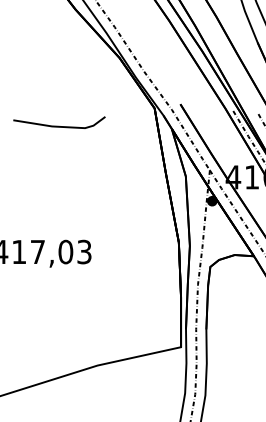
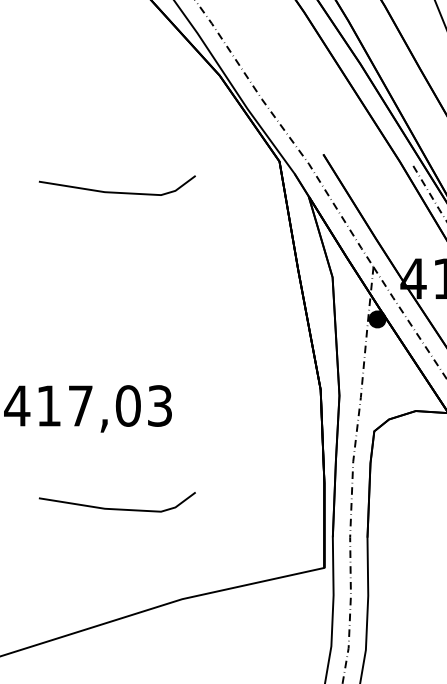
line: (59, 311) -> (117, 507), added

